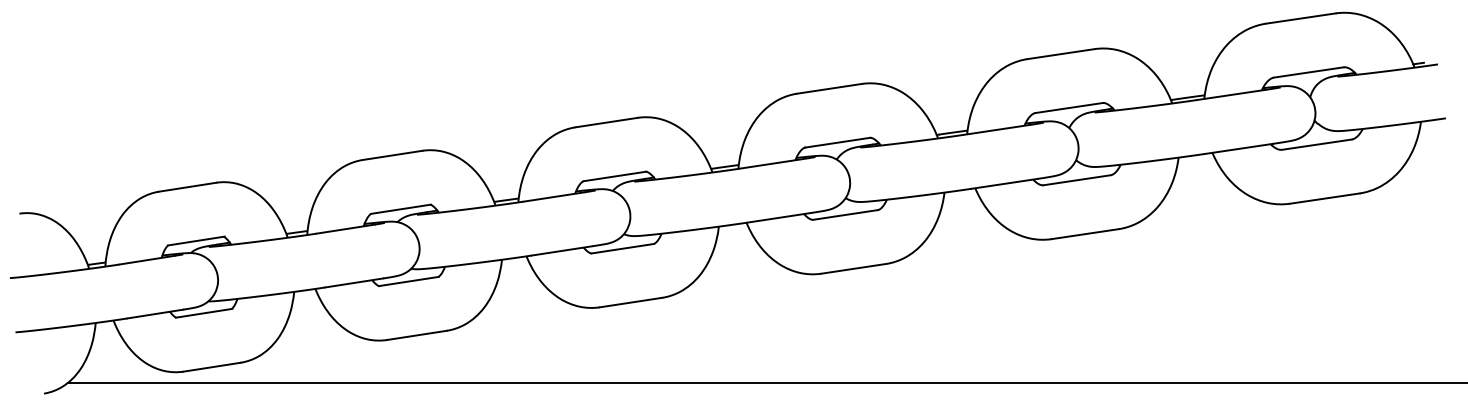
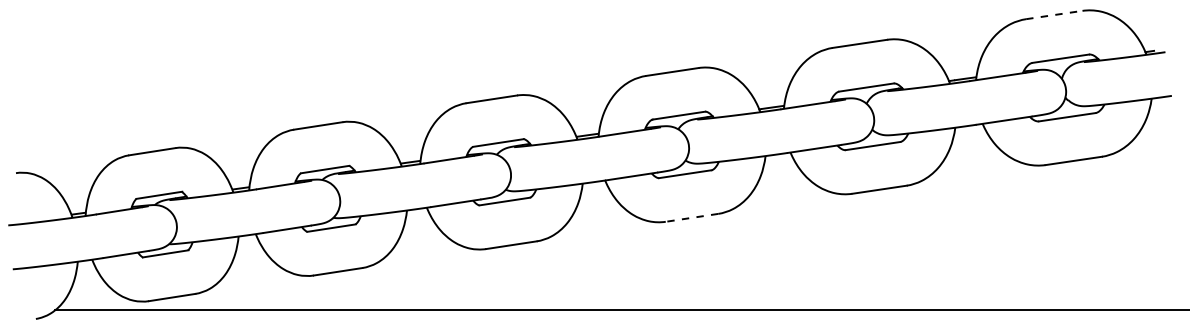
line: (1301, 18) -> (1054, 14), solid -> dashed
line: (853, 268) -> (691, 217), solid -> dashed

